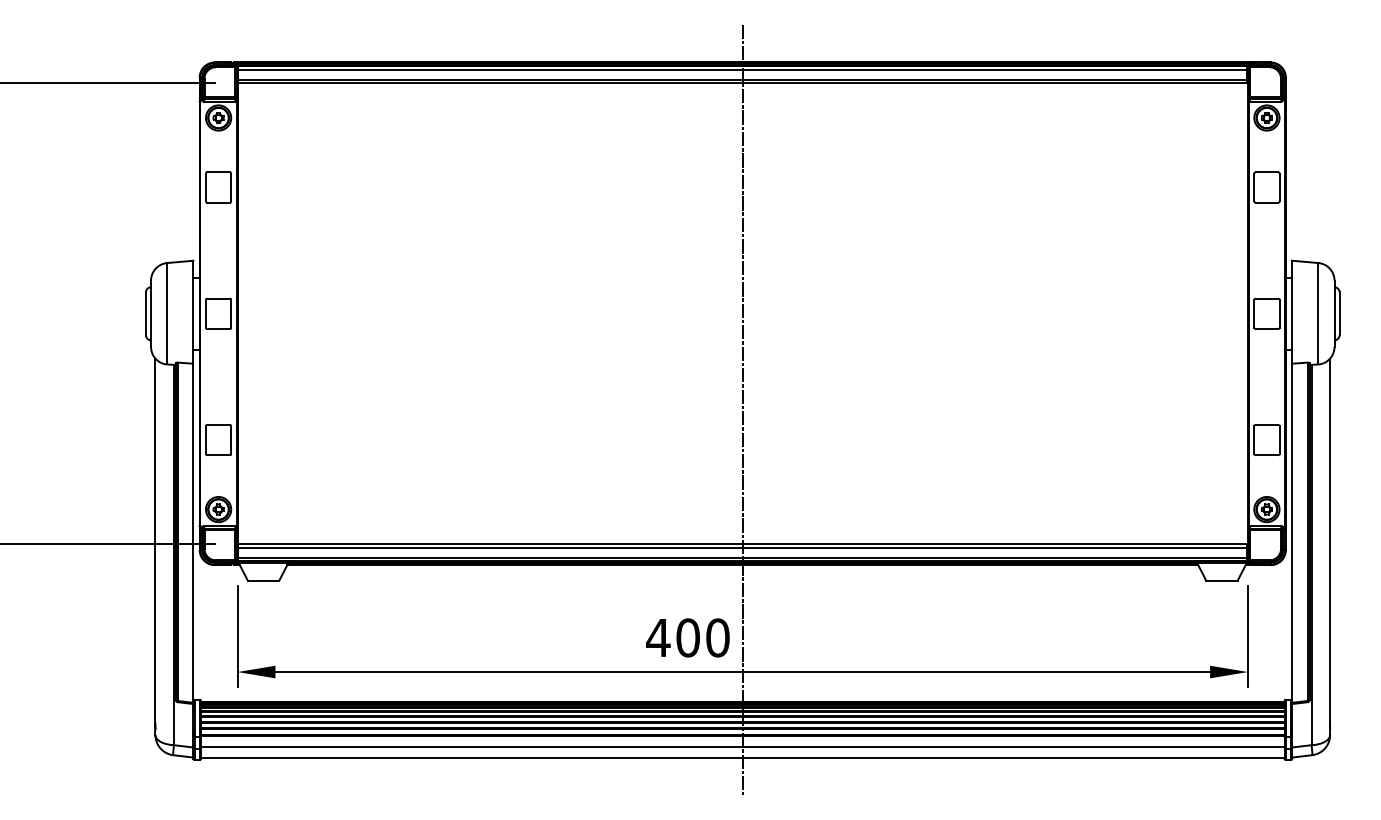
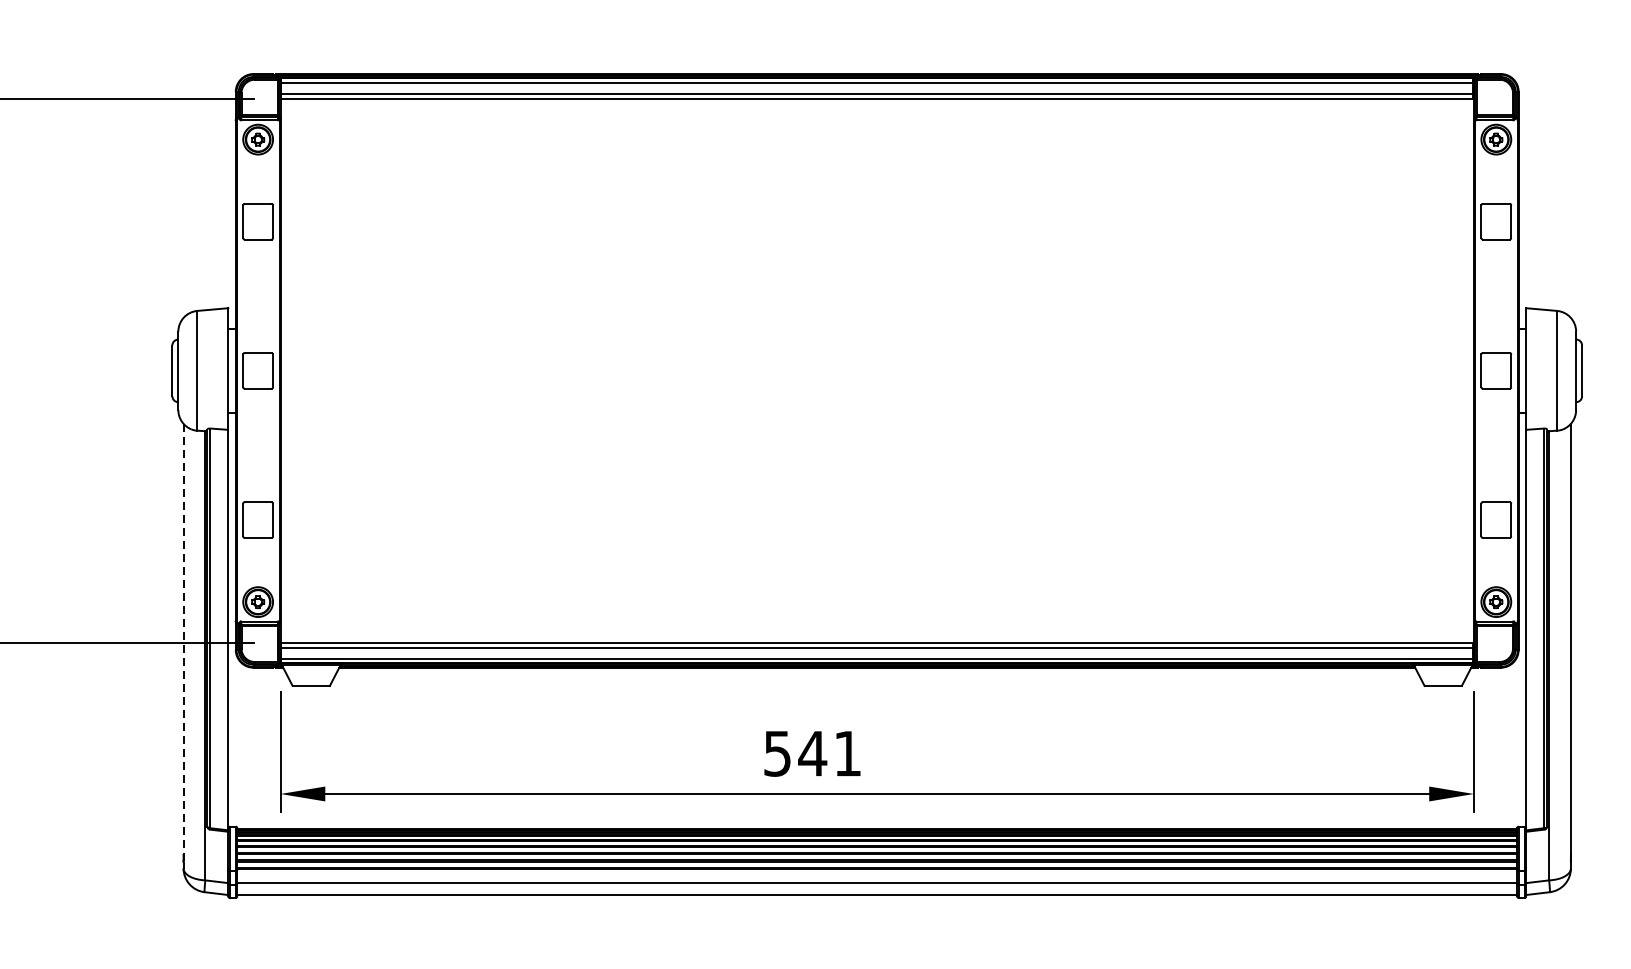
line: (742, 409) -> (876, 483), removed
line: (155, 541) -> (183, 639), solid -> dashed
text: (687, 637) -> (811, 753), 400 -> 541

